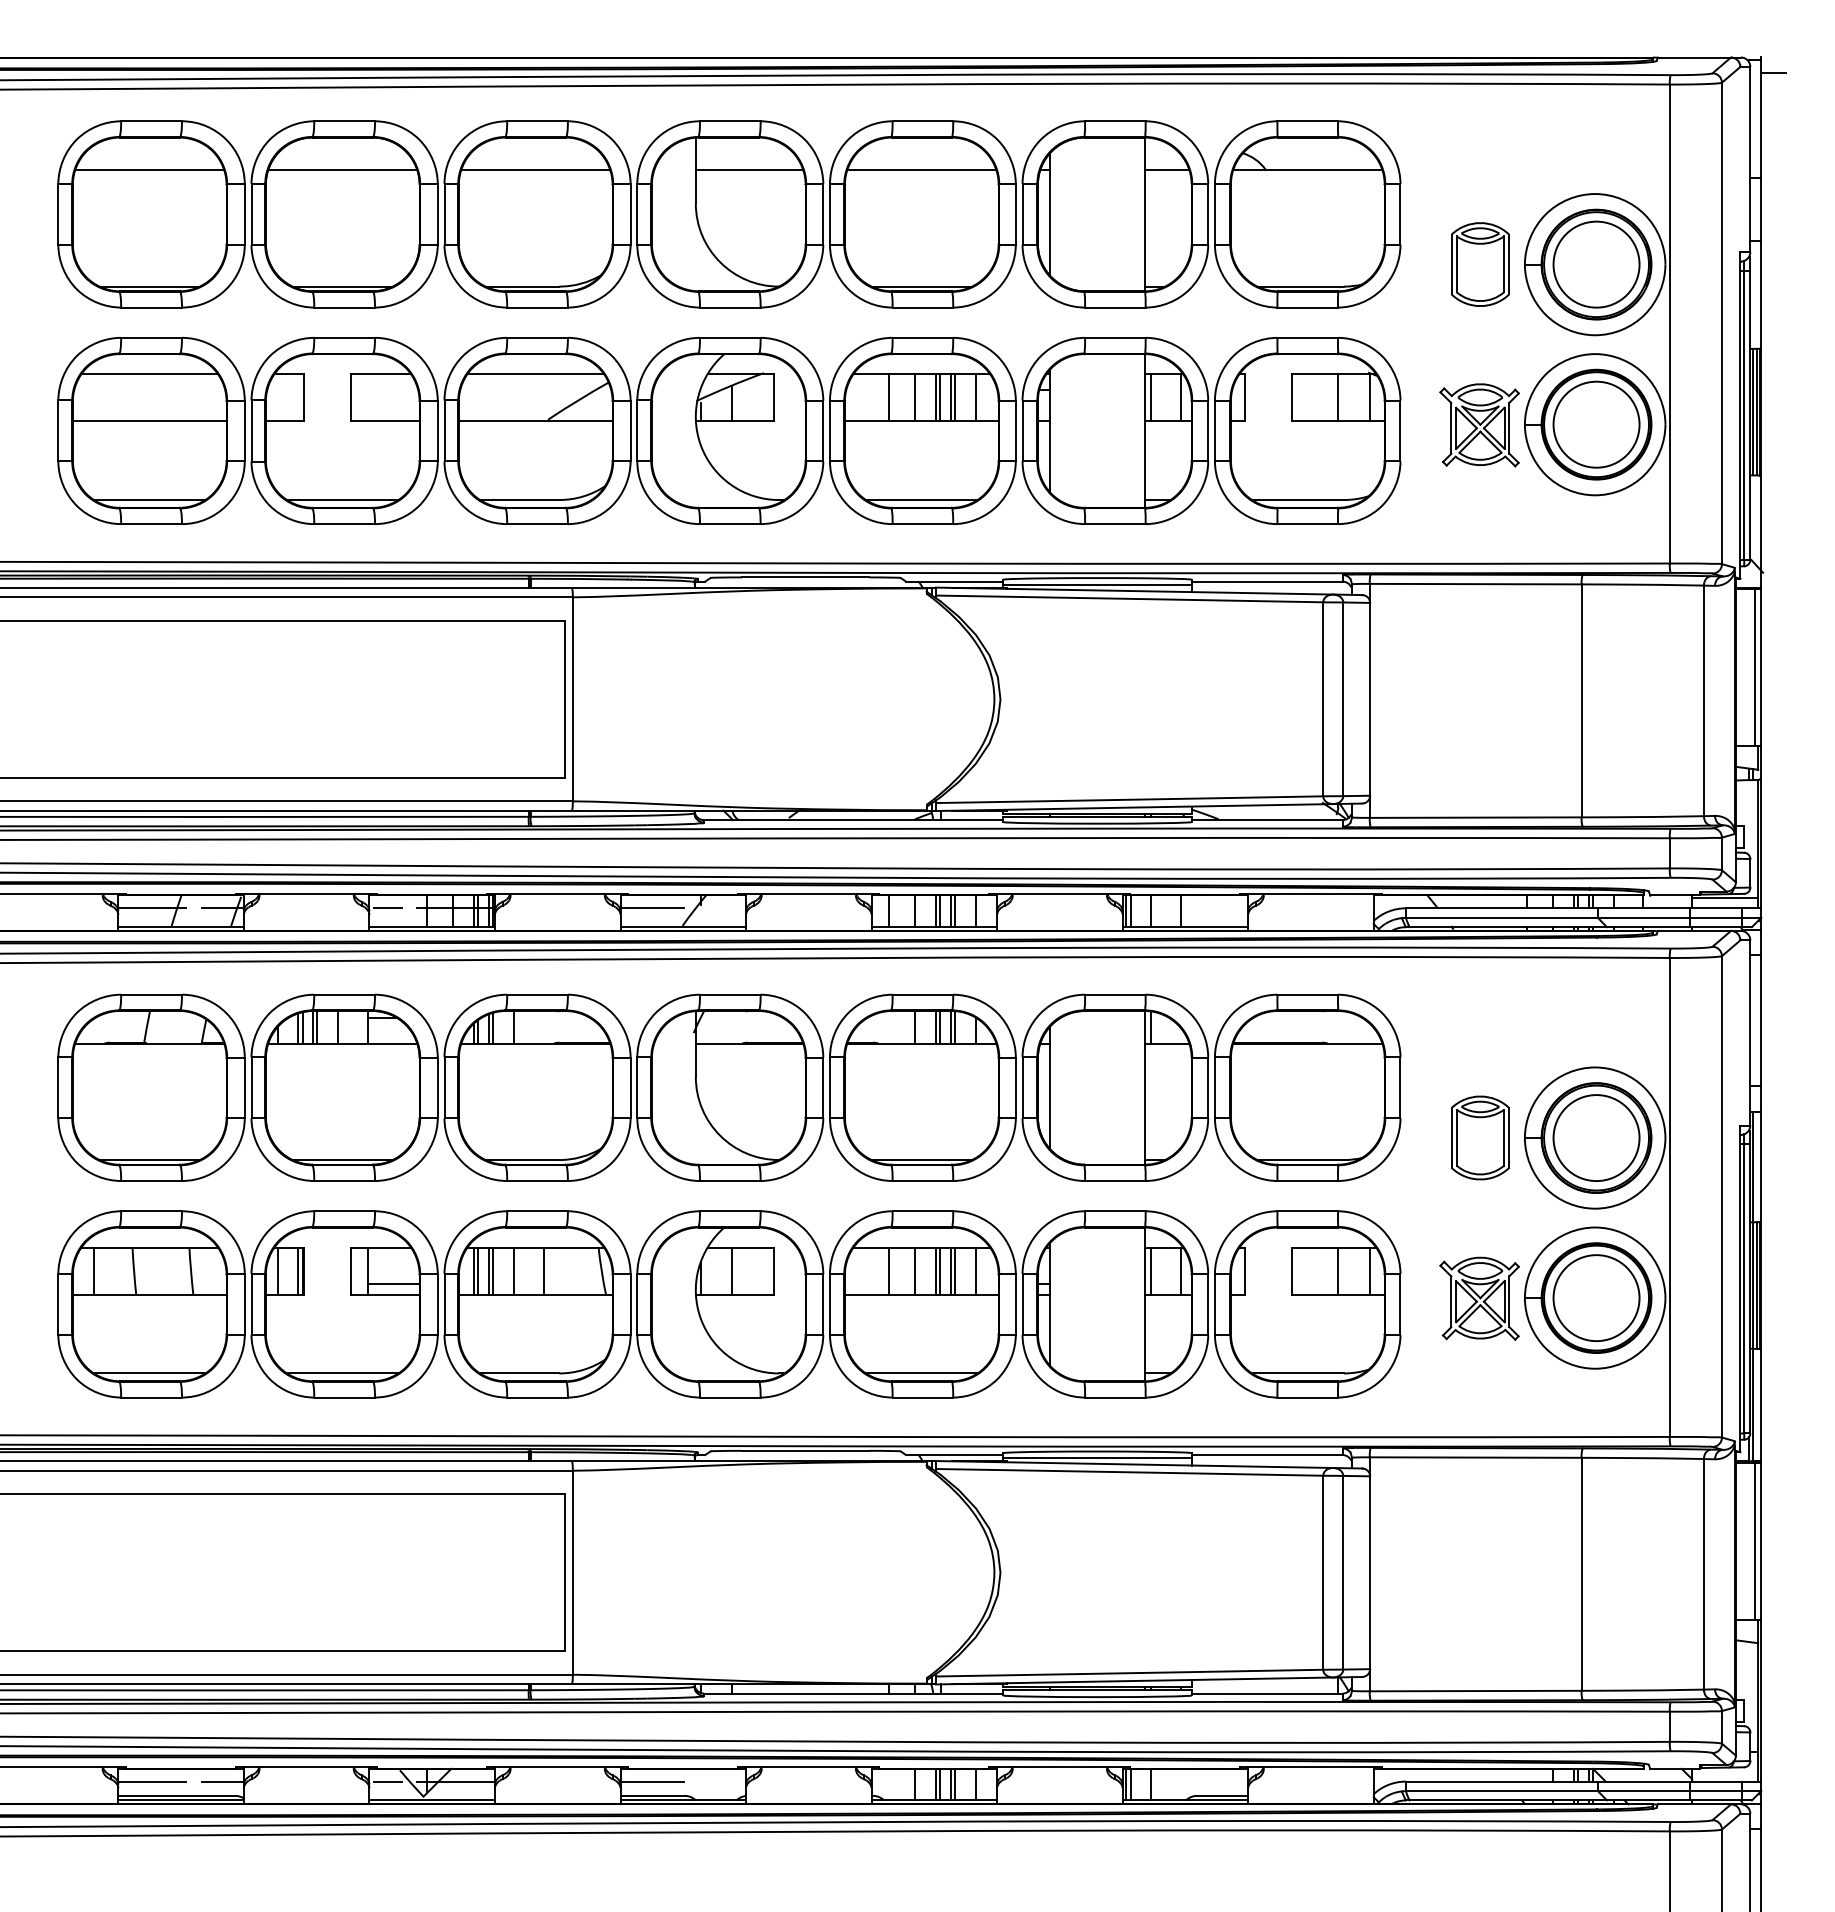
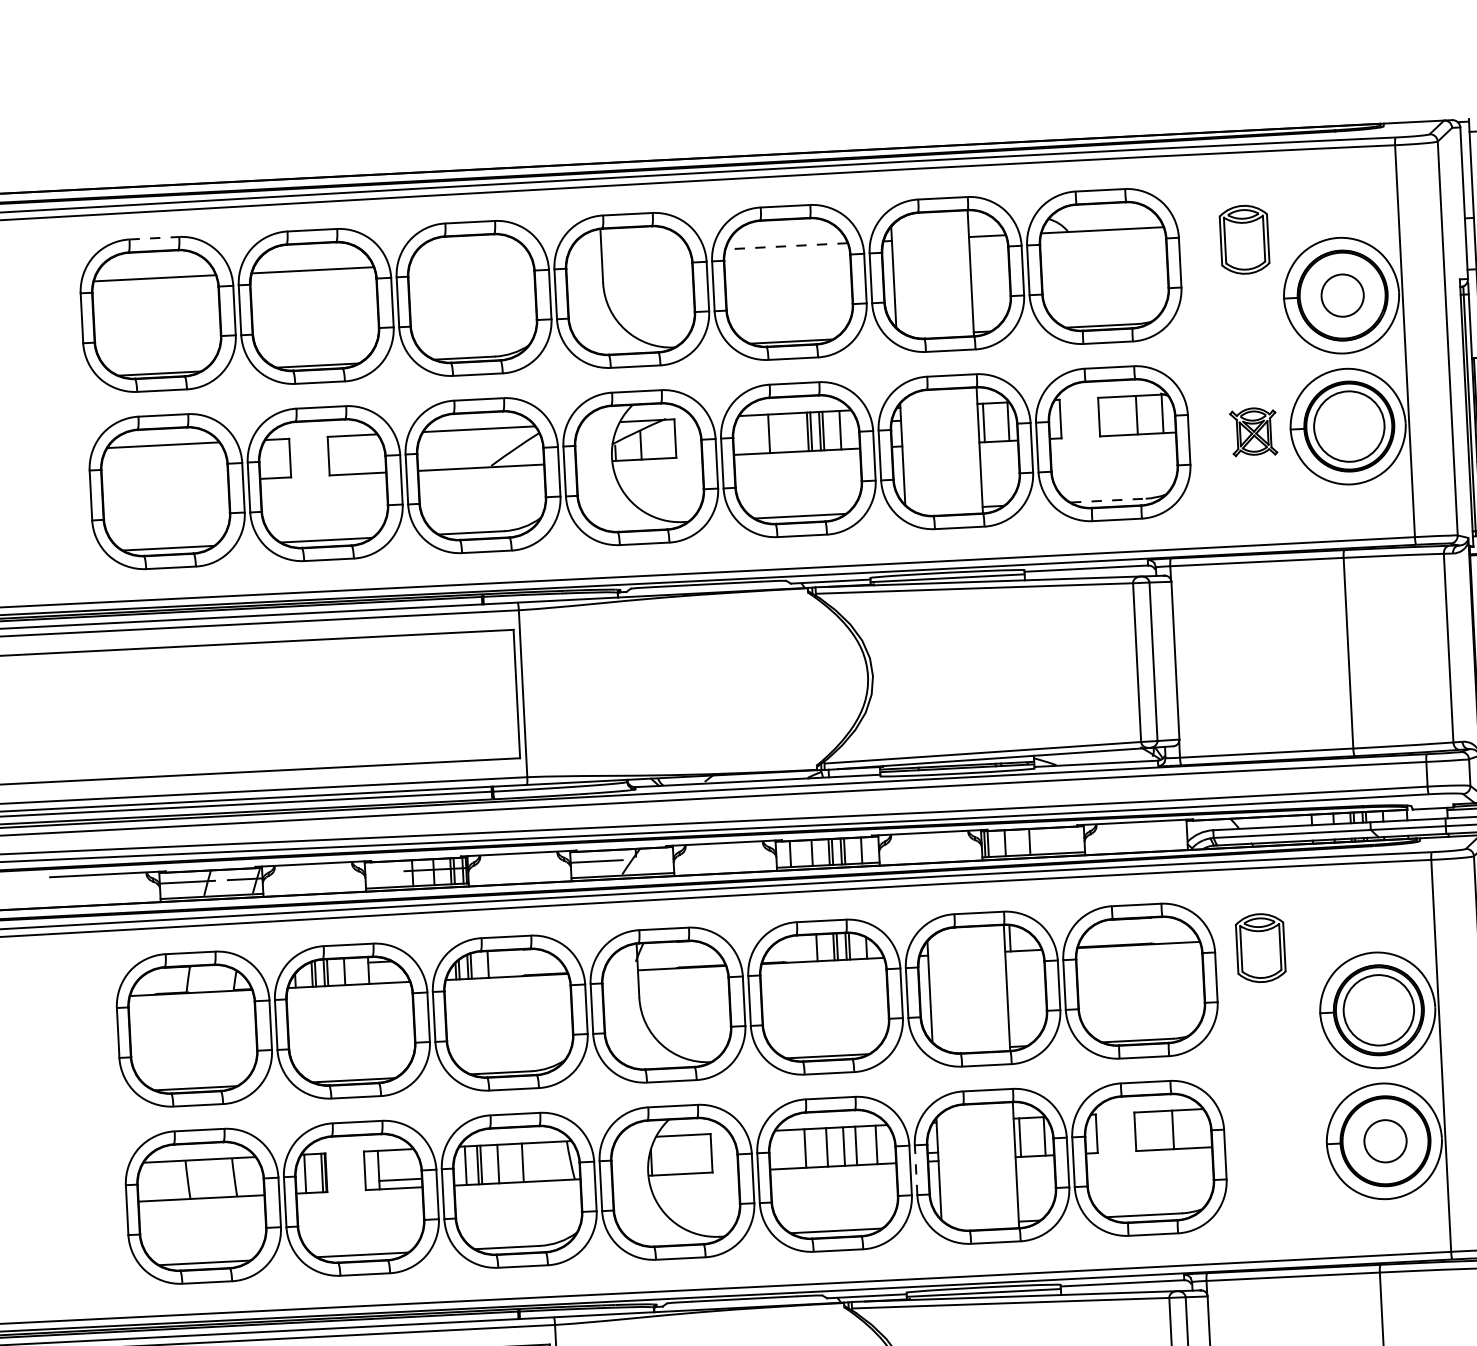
line: (152, 121) -> (155, 238), solid -> dashed
line: (535, 170) -> (470, 262), removed
line: (749, 170) -> (645, 253), removed
line: (921, 170) -> (786, 246), solid -> dashed
part: (1480, 264) -> (1244, 239), moved
circle: (1596, 264) -> (1342, 295), size x0.6
line: (915, 397) -> (790, 432), removed
line: (149, 421) -> (165, 483), removed
part: (1479, 425) -> (1253, 432), size x0.7
line: (1298, 500) -> (1108, 500), solid -> dashed
line: (387, 908) -> (380, 872), removed
part: (1480, 1137) -> (1260, 947), moved
line: (94, 1270) -> (155, 1180), removed
line: (477, 1270) -> (468, 1165), removed
line: (731, 1270) -> (676, 1154), removed
line: (940, 1270) -> (847, 1145), removed
line: (955, 1270) -> (859, 1145), removed
line: (1369, 1270) -> (1198, 1128), removed
part: (1479, 1298) -> (1289, 1146), removed
circle: (1596, 1298) -> (1385, 1141), size x0.6
line: (1022, 1303) -> (916, 1169), solid -> dashed

